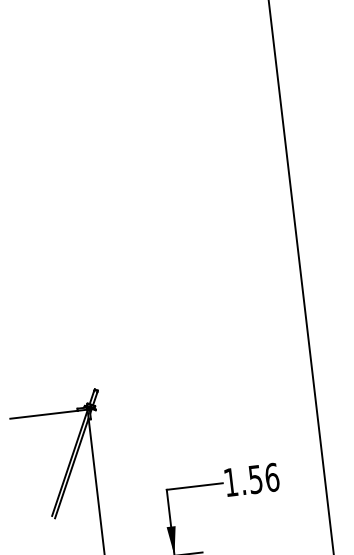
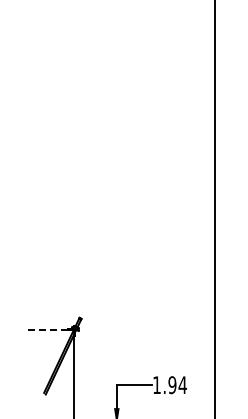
line: (43, 414) -> (46, 329), solid -> dashed
text: (263, 479) -> (177, 385), 1.56 -> 1.94

